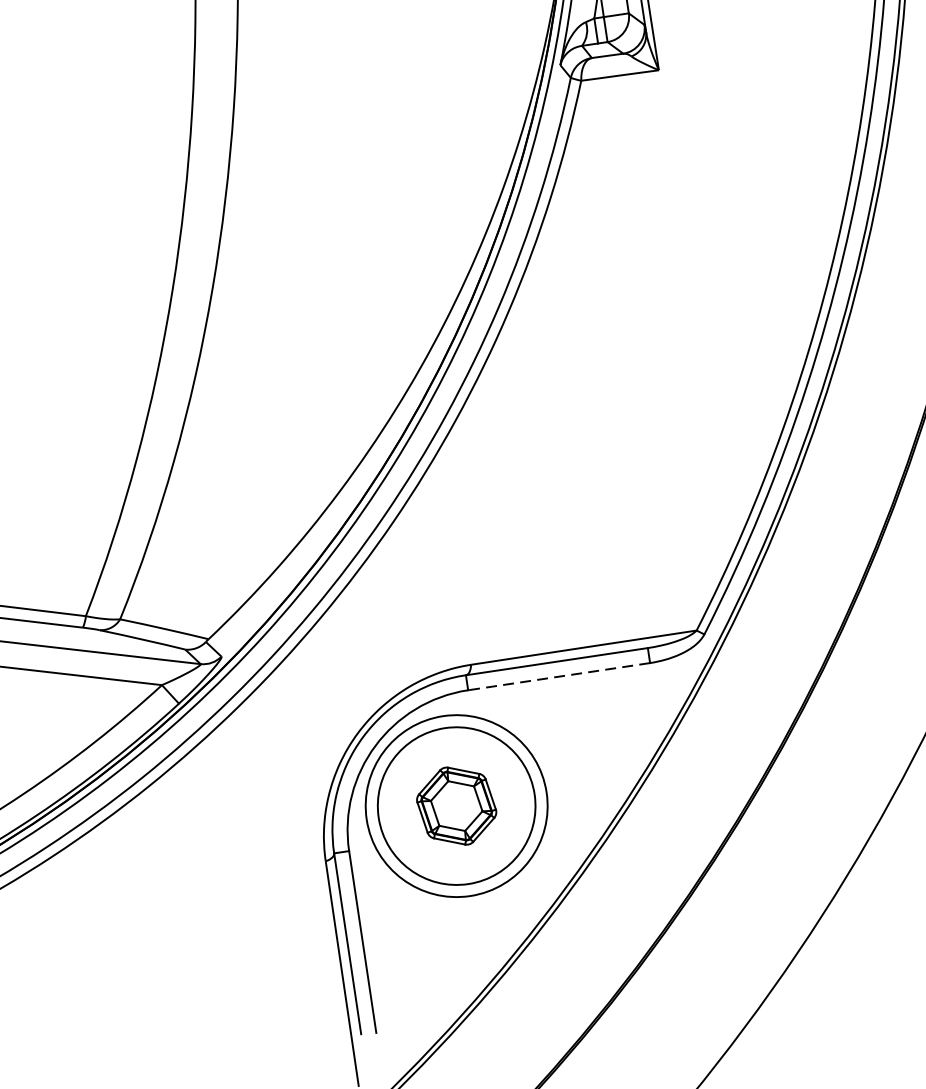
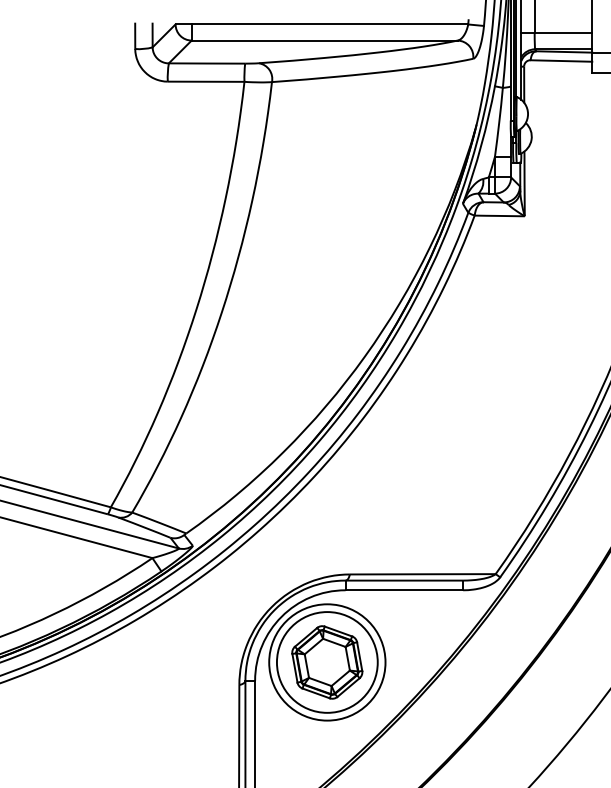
line: (559, 676) -> (404, 590), dashed -> solid
part: (456, 806) -> (327, 662), size x1.43

